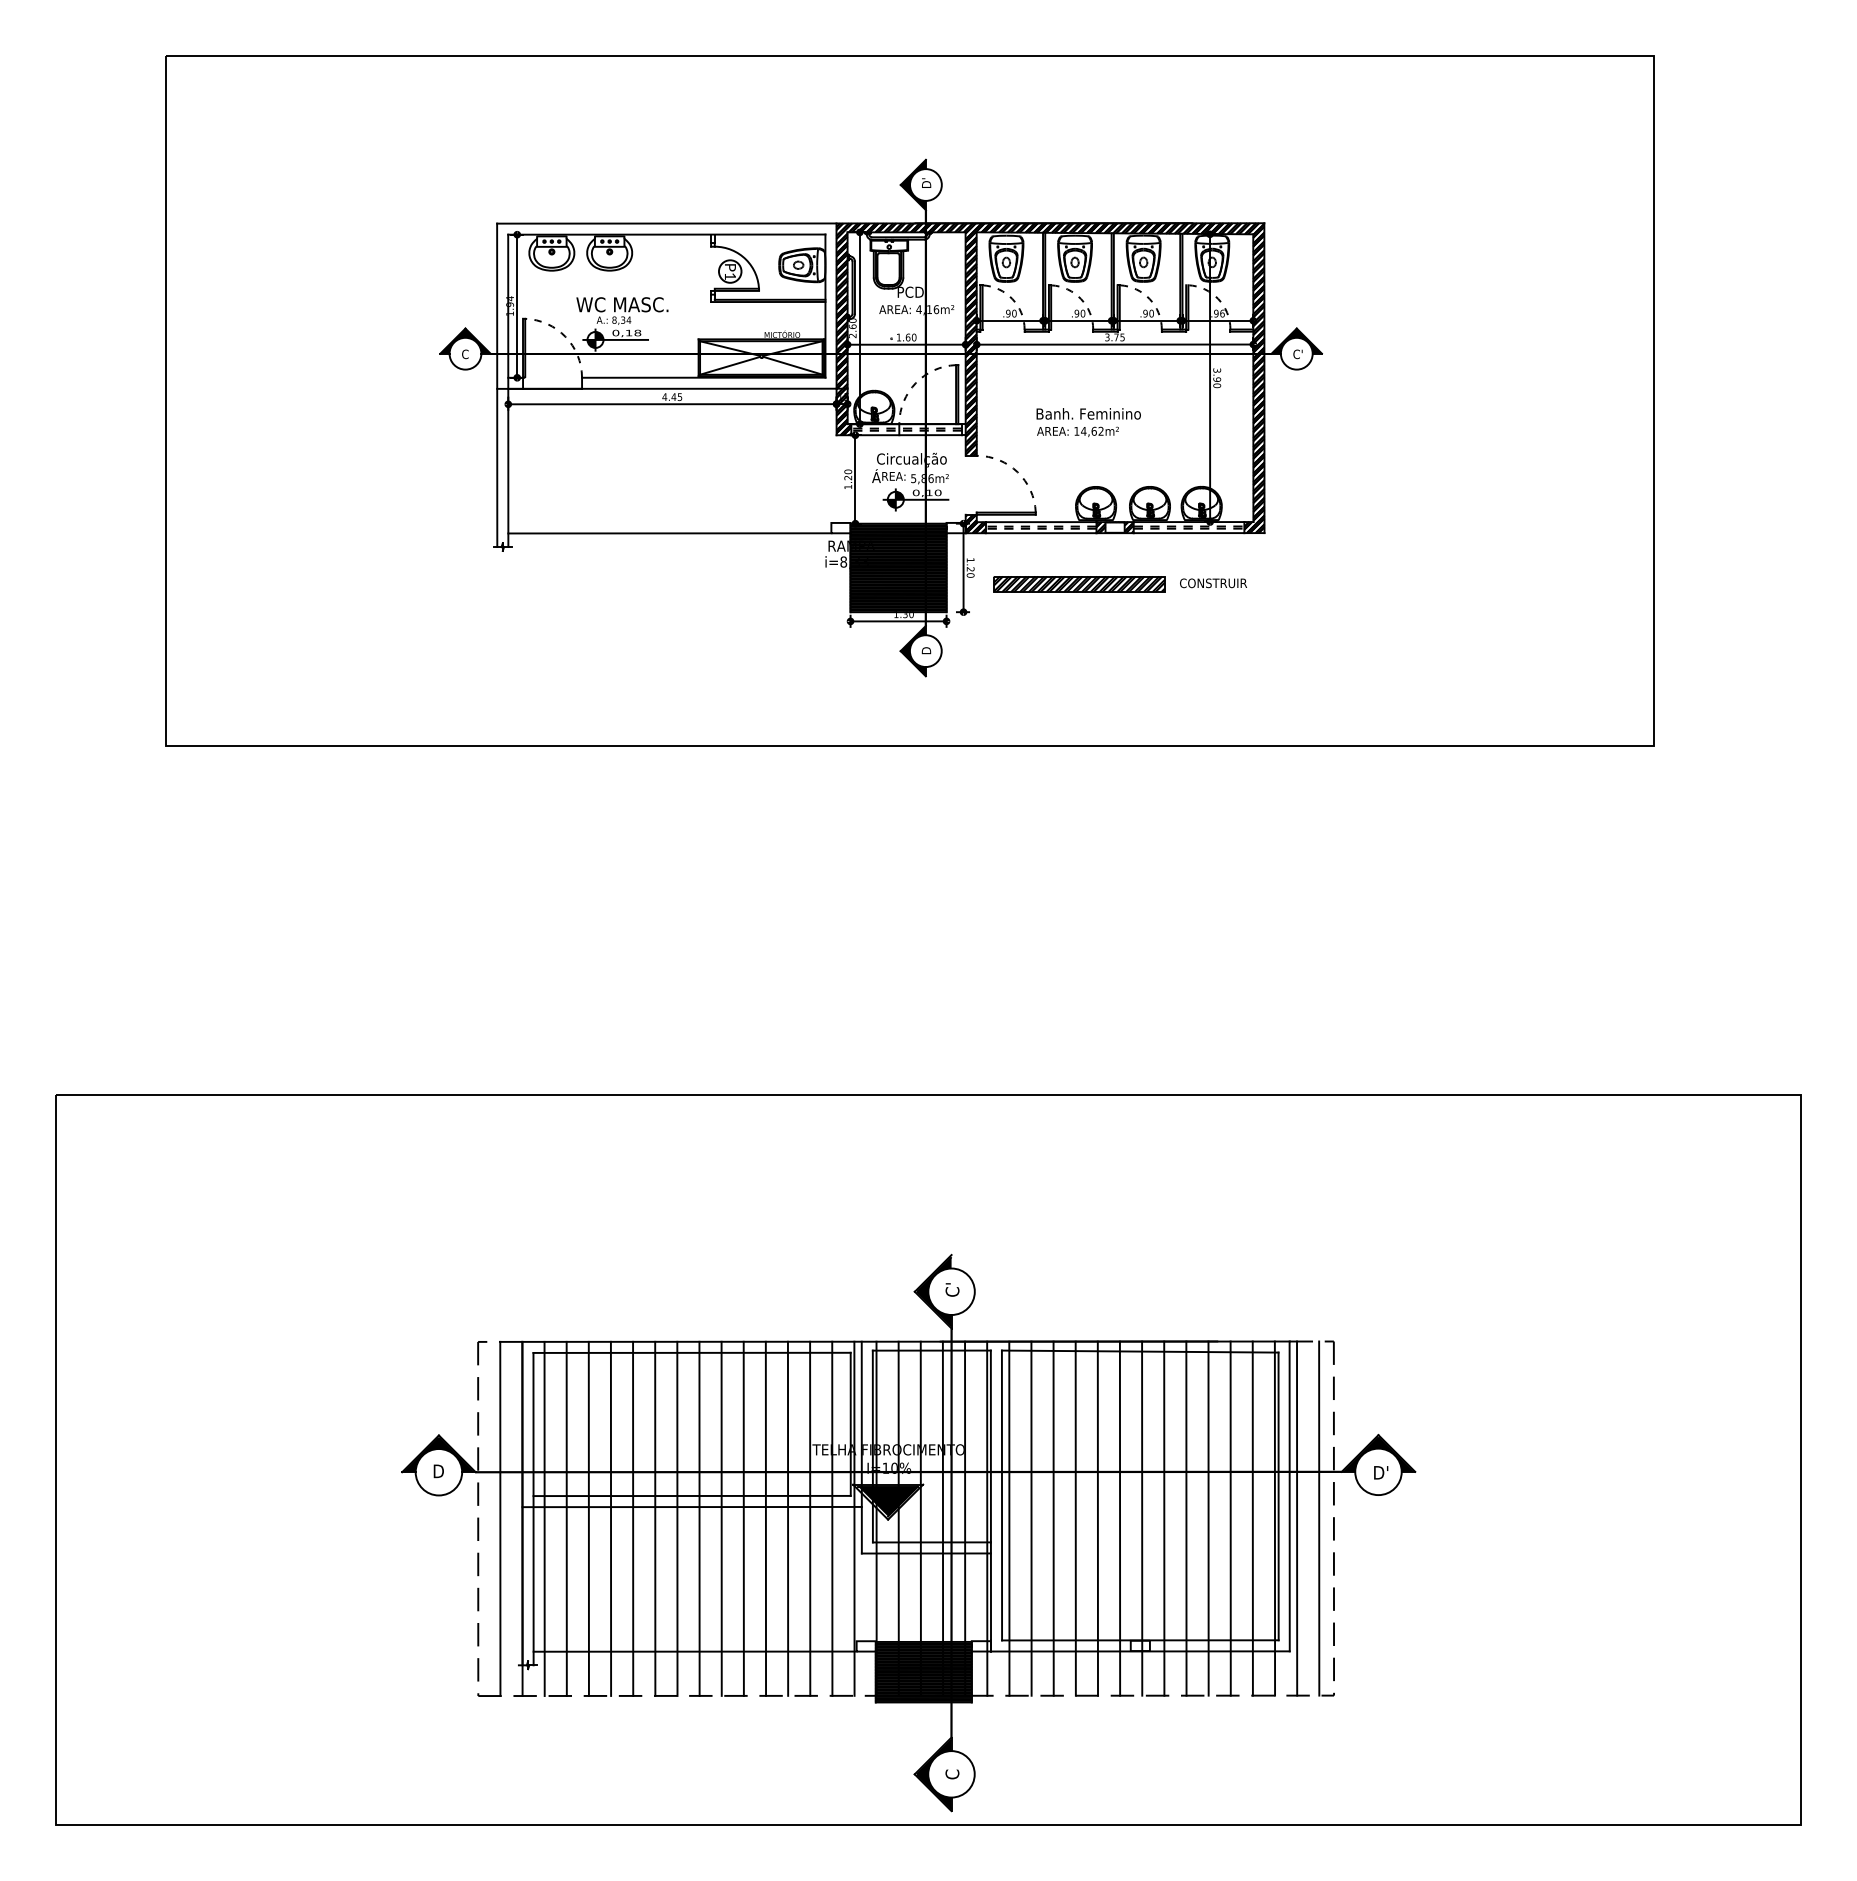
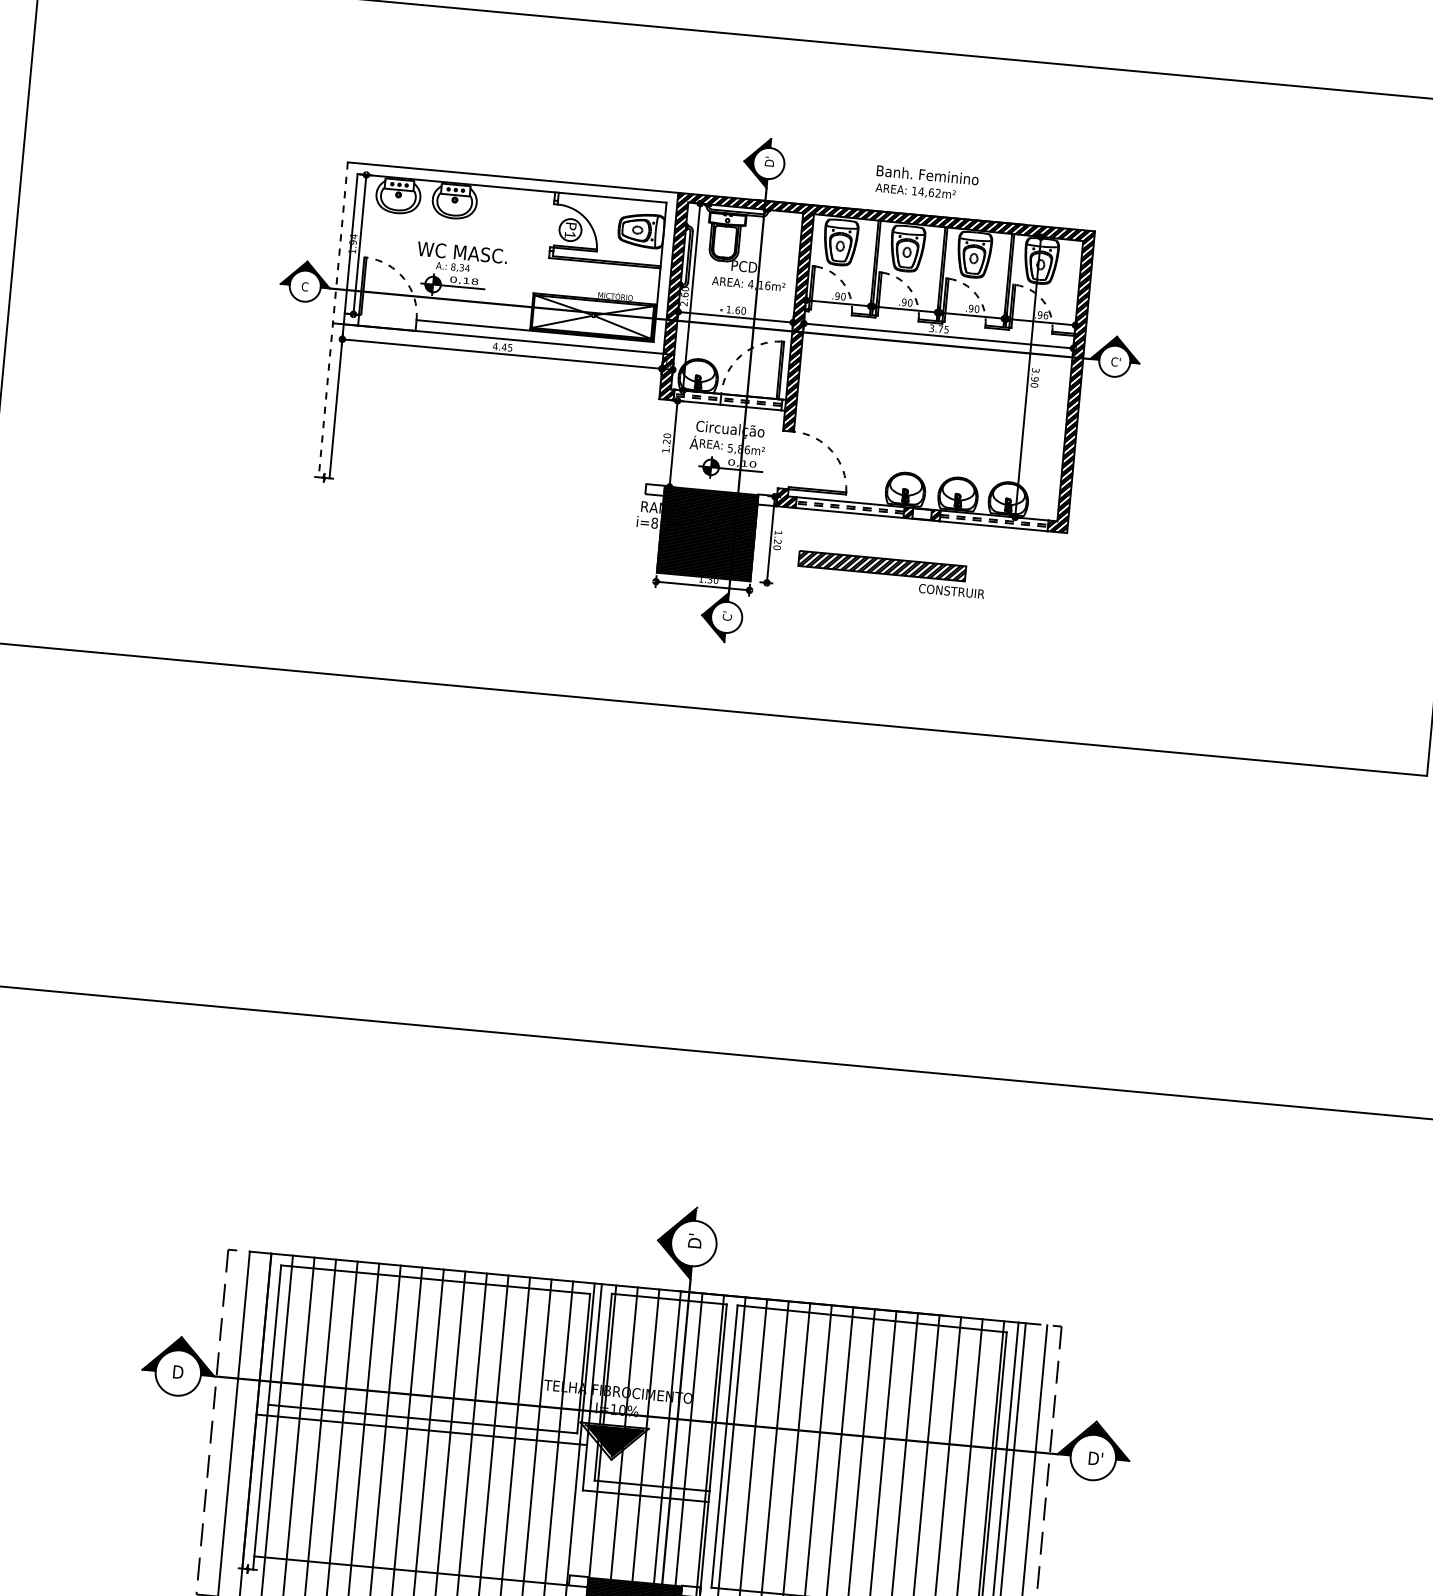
line: (497, 385) -> (333, 320), solid -> dashed
text: (1088, 422) -> (926, 183), moved
line: (669, 533) -> (487, 479), removed
text: (1213, 583) -> (951, 591), moved
text: (926, 649) -> (727, 615), D -> C'
text: (952, 1289) -> (694, 1241), C' -> D'

